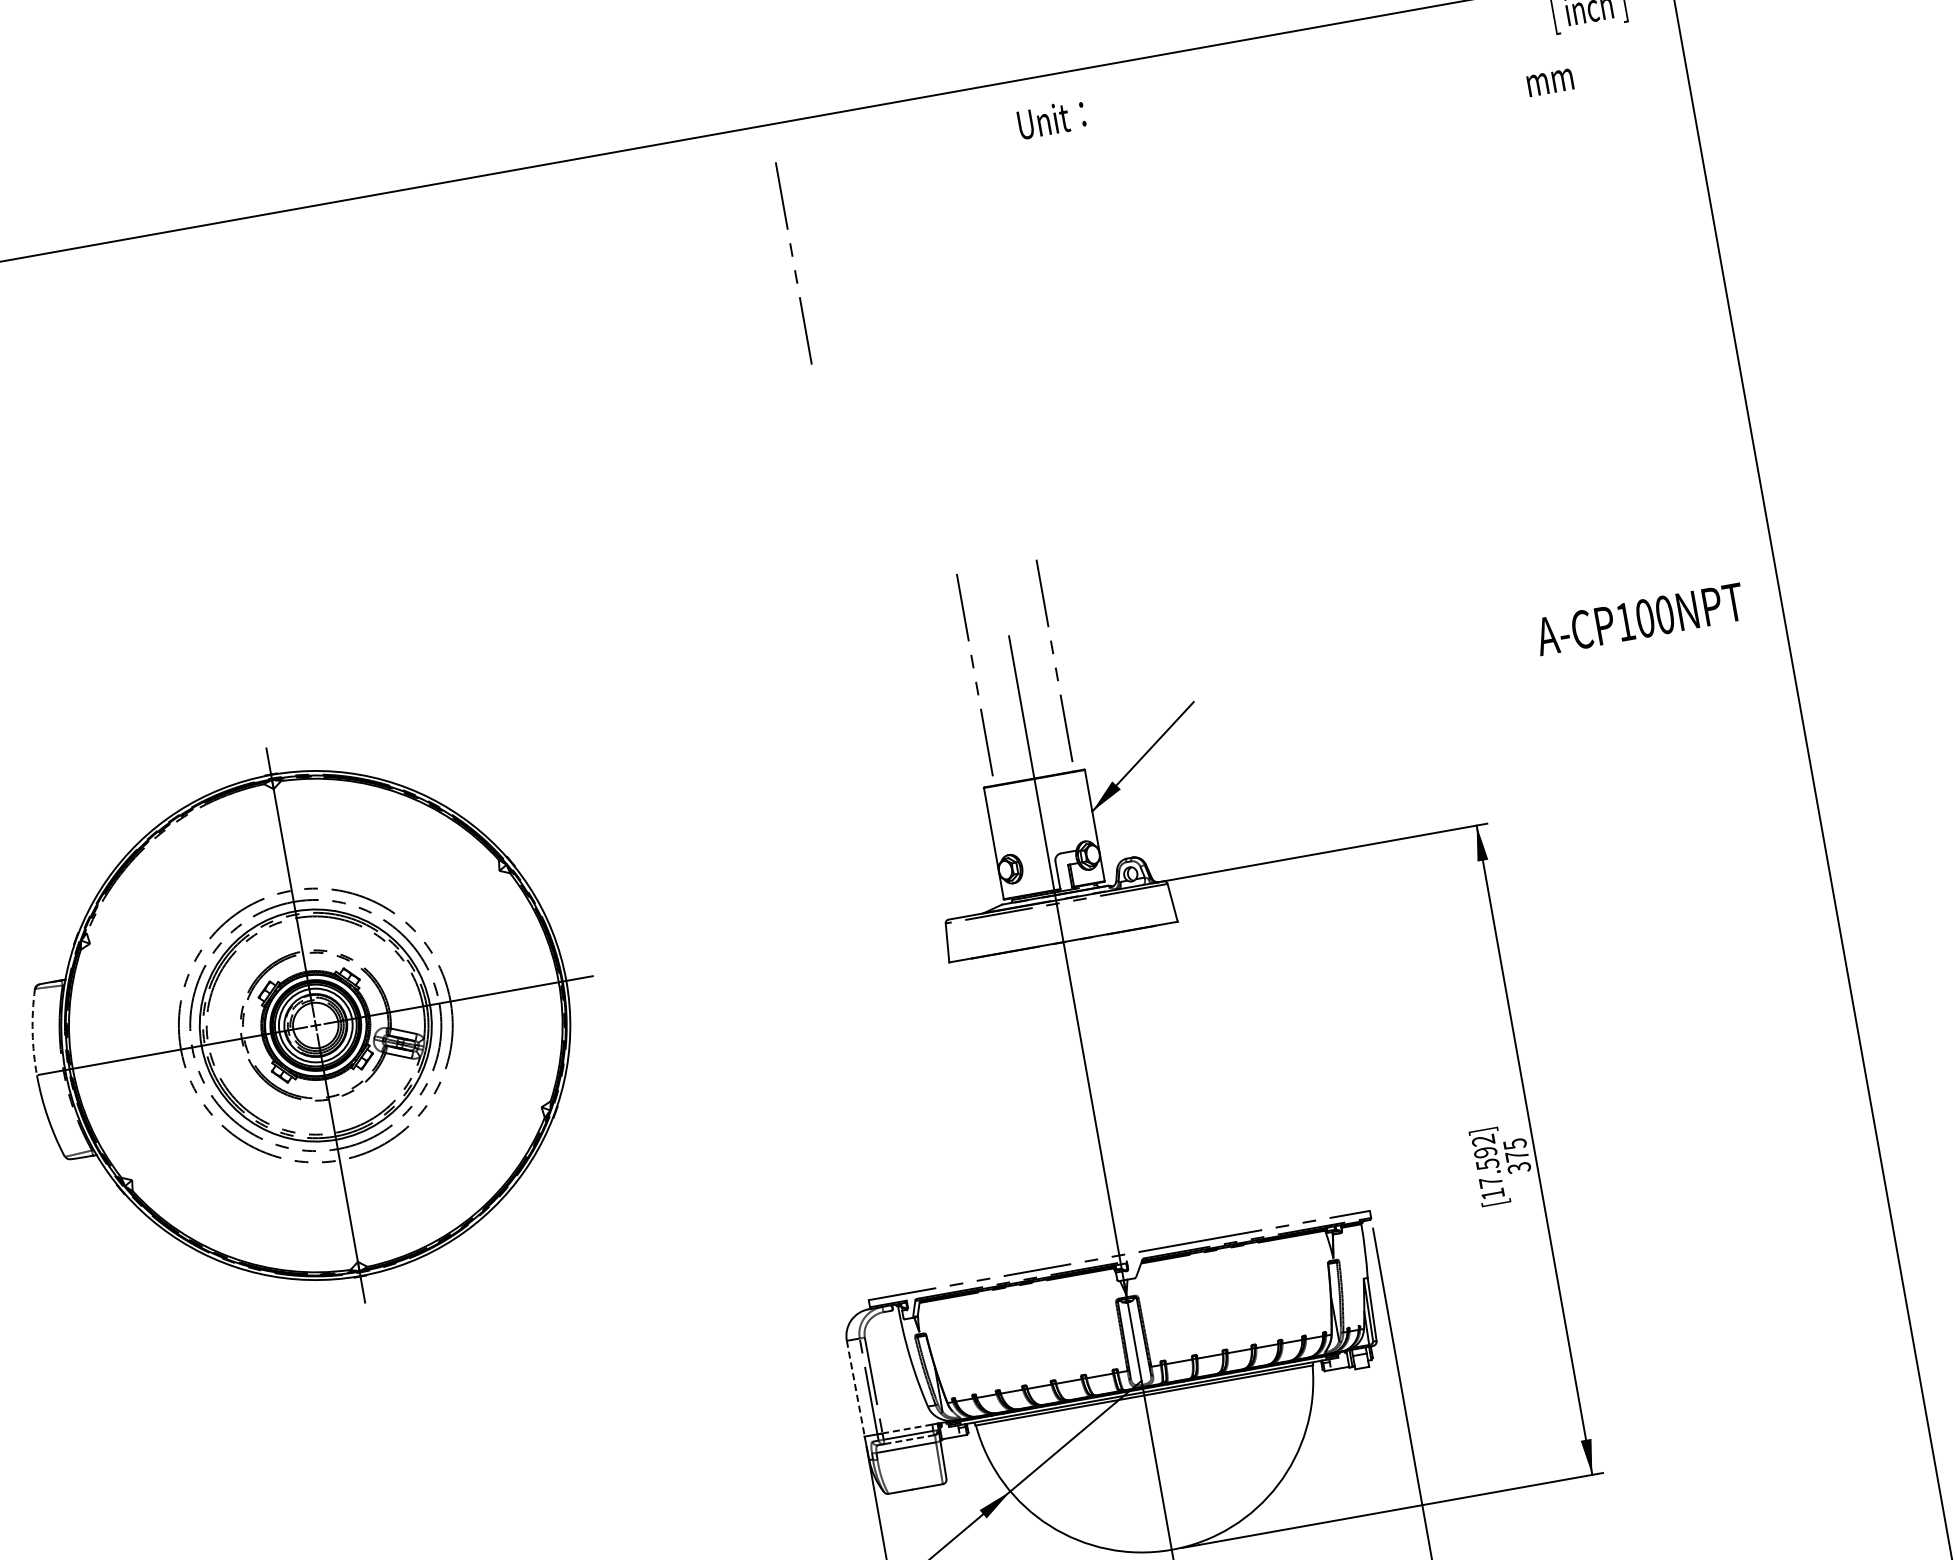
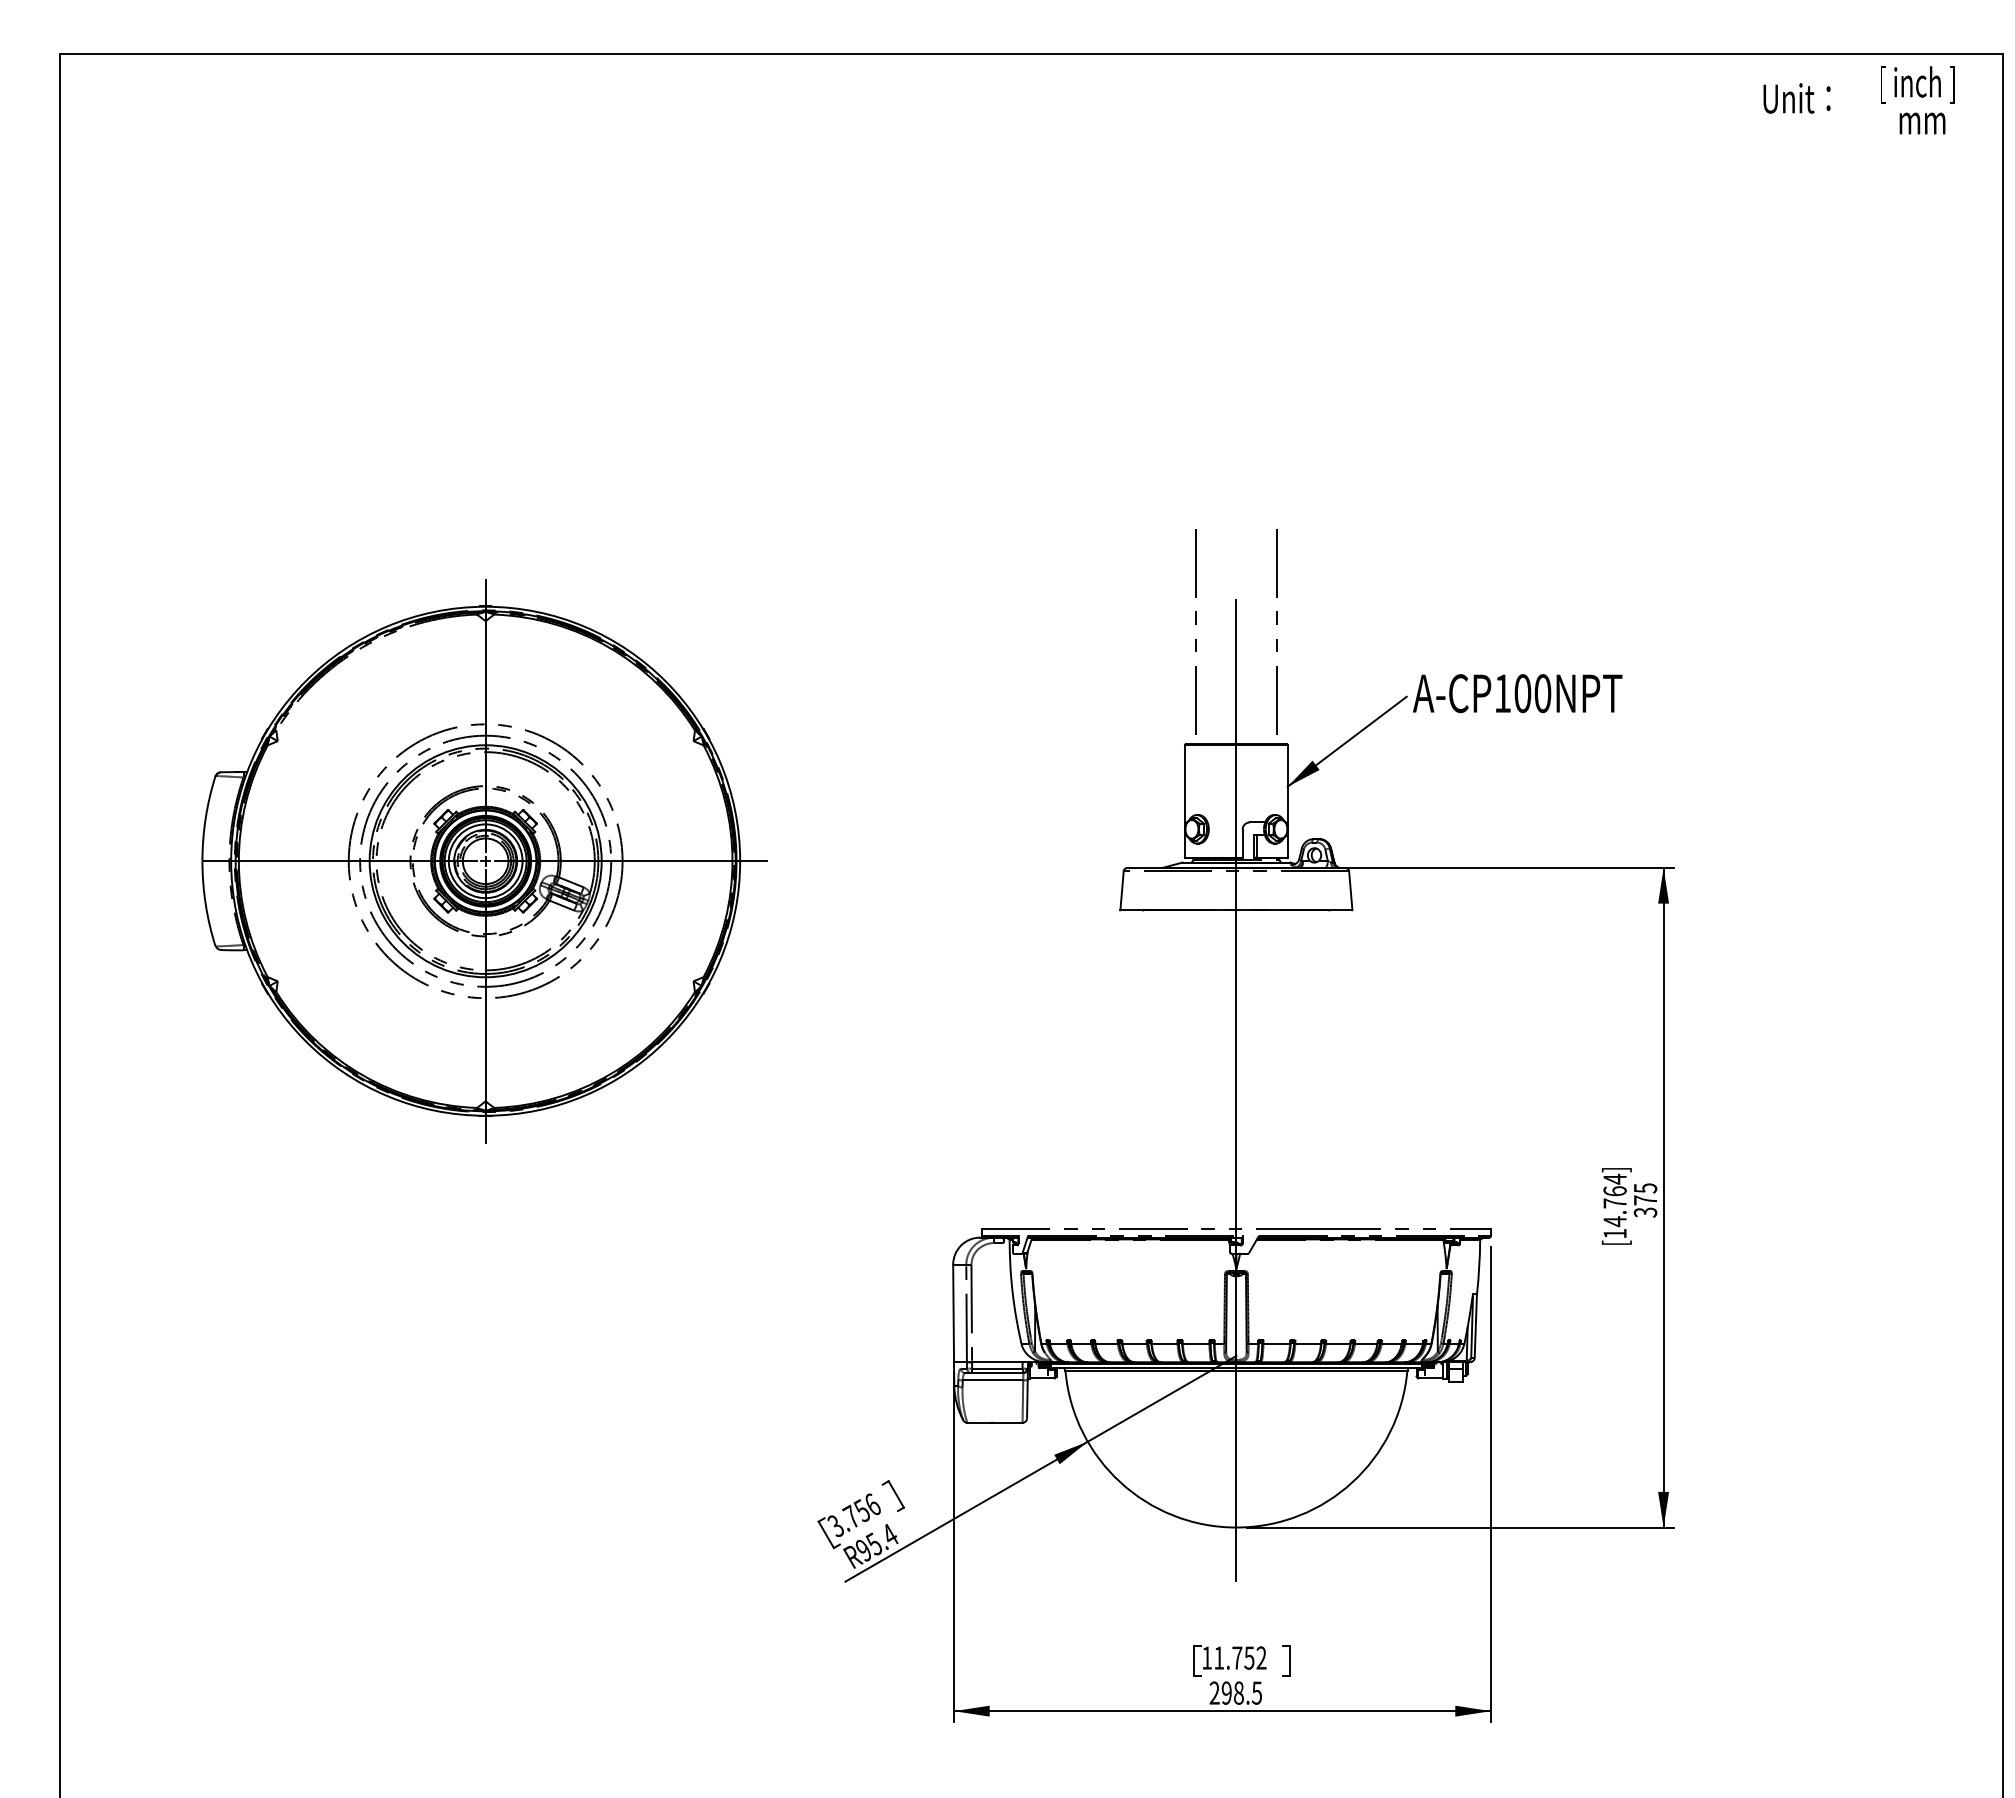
text: (1550, 82) -> (1922, 123), moved
text: (1051, 119) -> (1796, 98), moved
line: (792, 256) -> (1089, 187), removed
text: (1639, 619) -> (1517, 693), moved
arc: (32, 1032) -> (205, 818), dashed -> solid
text: (1486, 1161) -> (1614, 1200), [17.592] -> [14.764]
line: (855, 1388) -> (953, 1313), dashed -> solid
line: (906, 1429) -> (996, 1362), dashed -> solid
line: (909, 1440) -> (997, 1373), dashed -> solid

